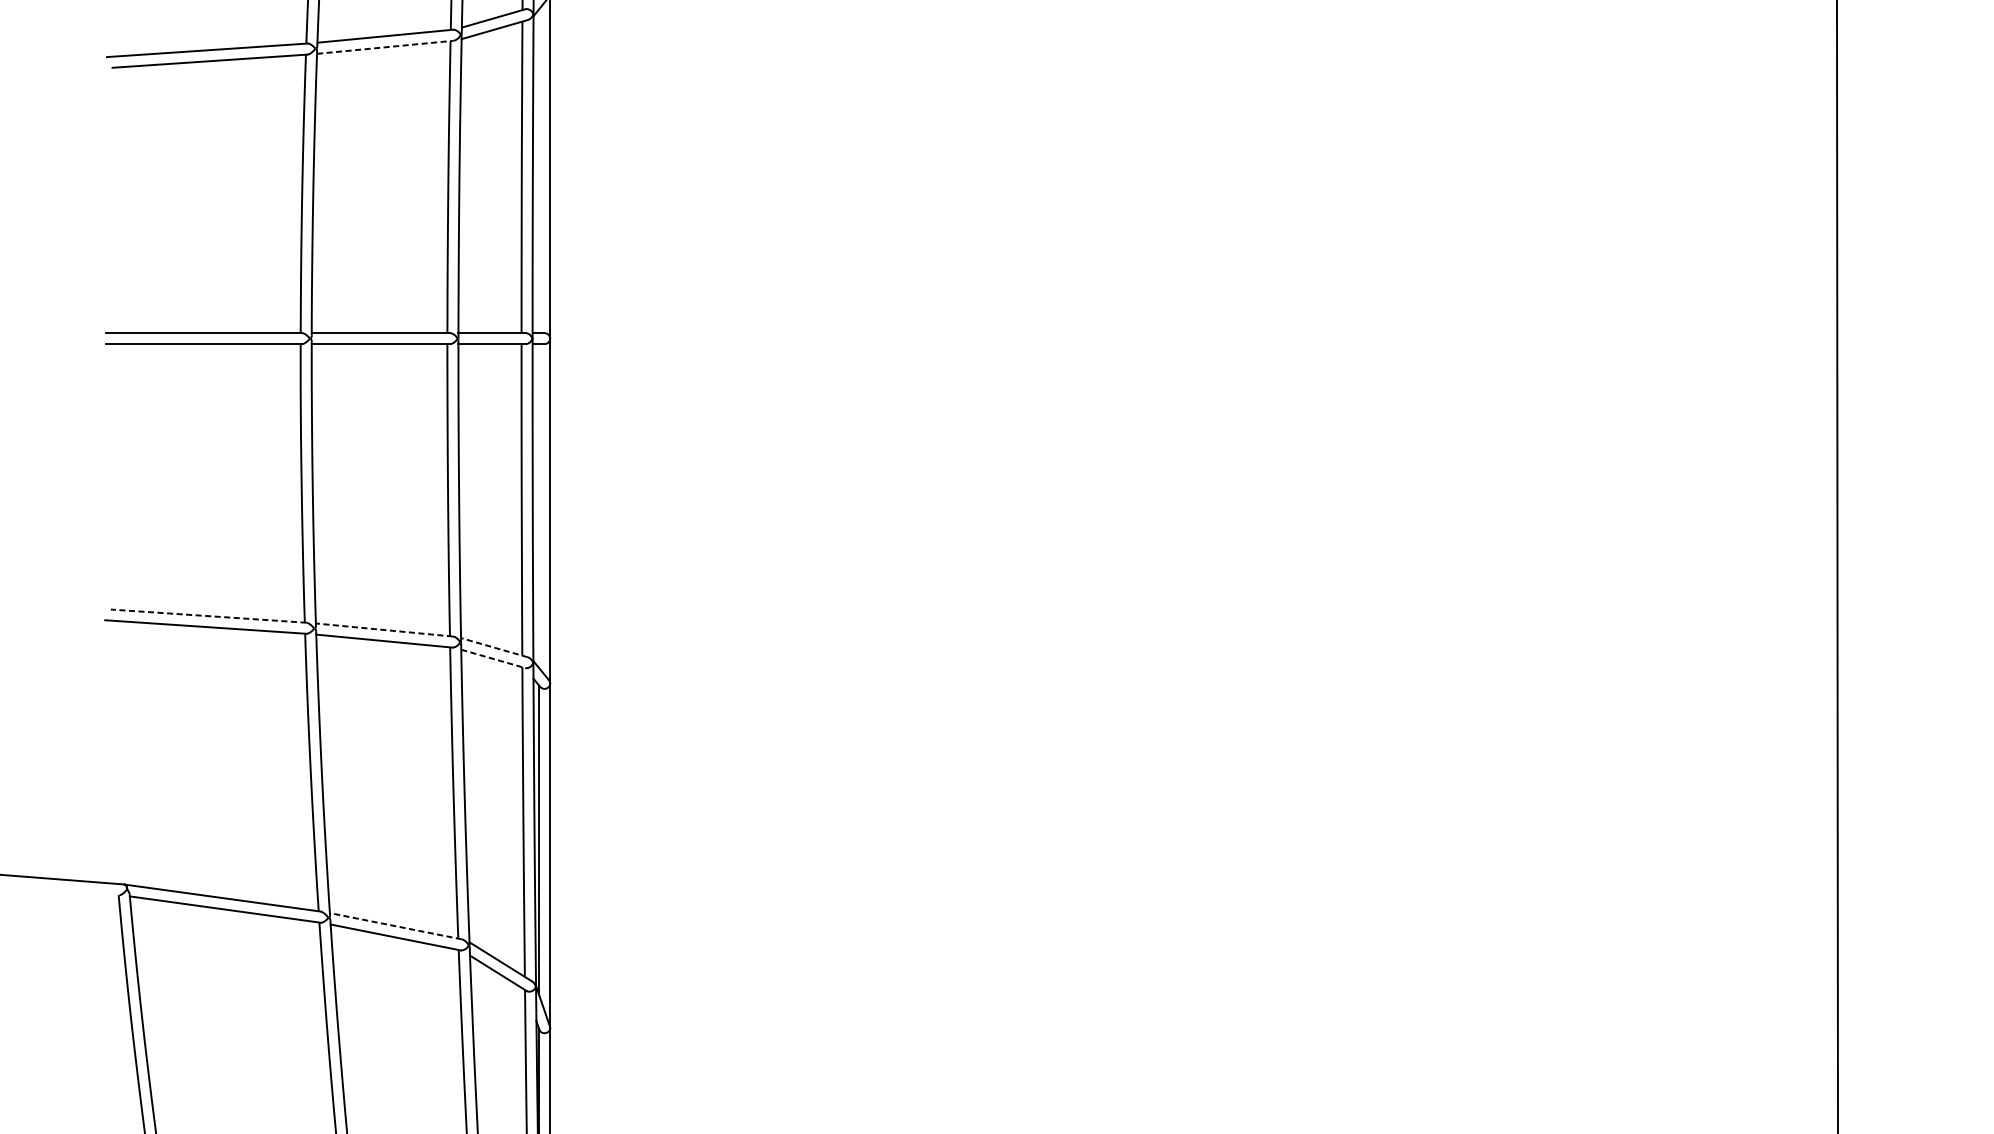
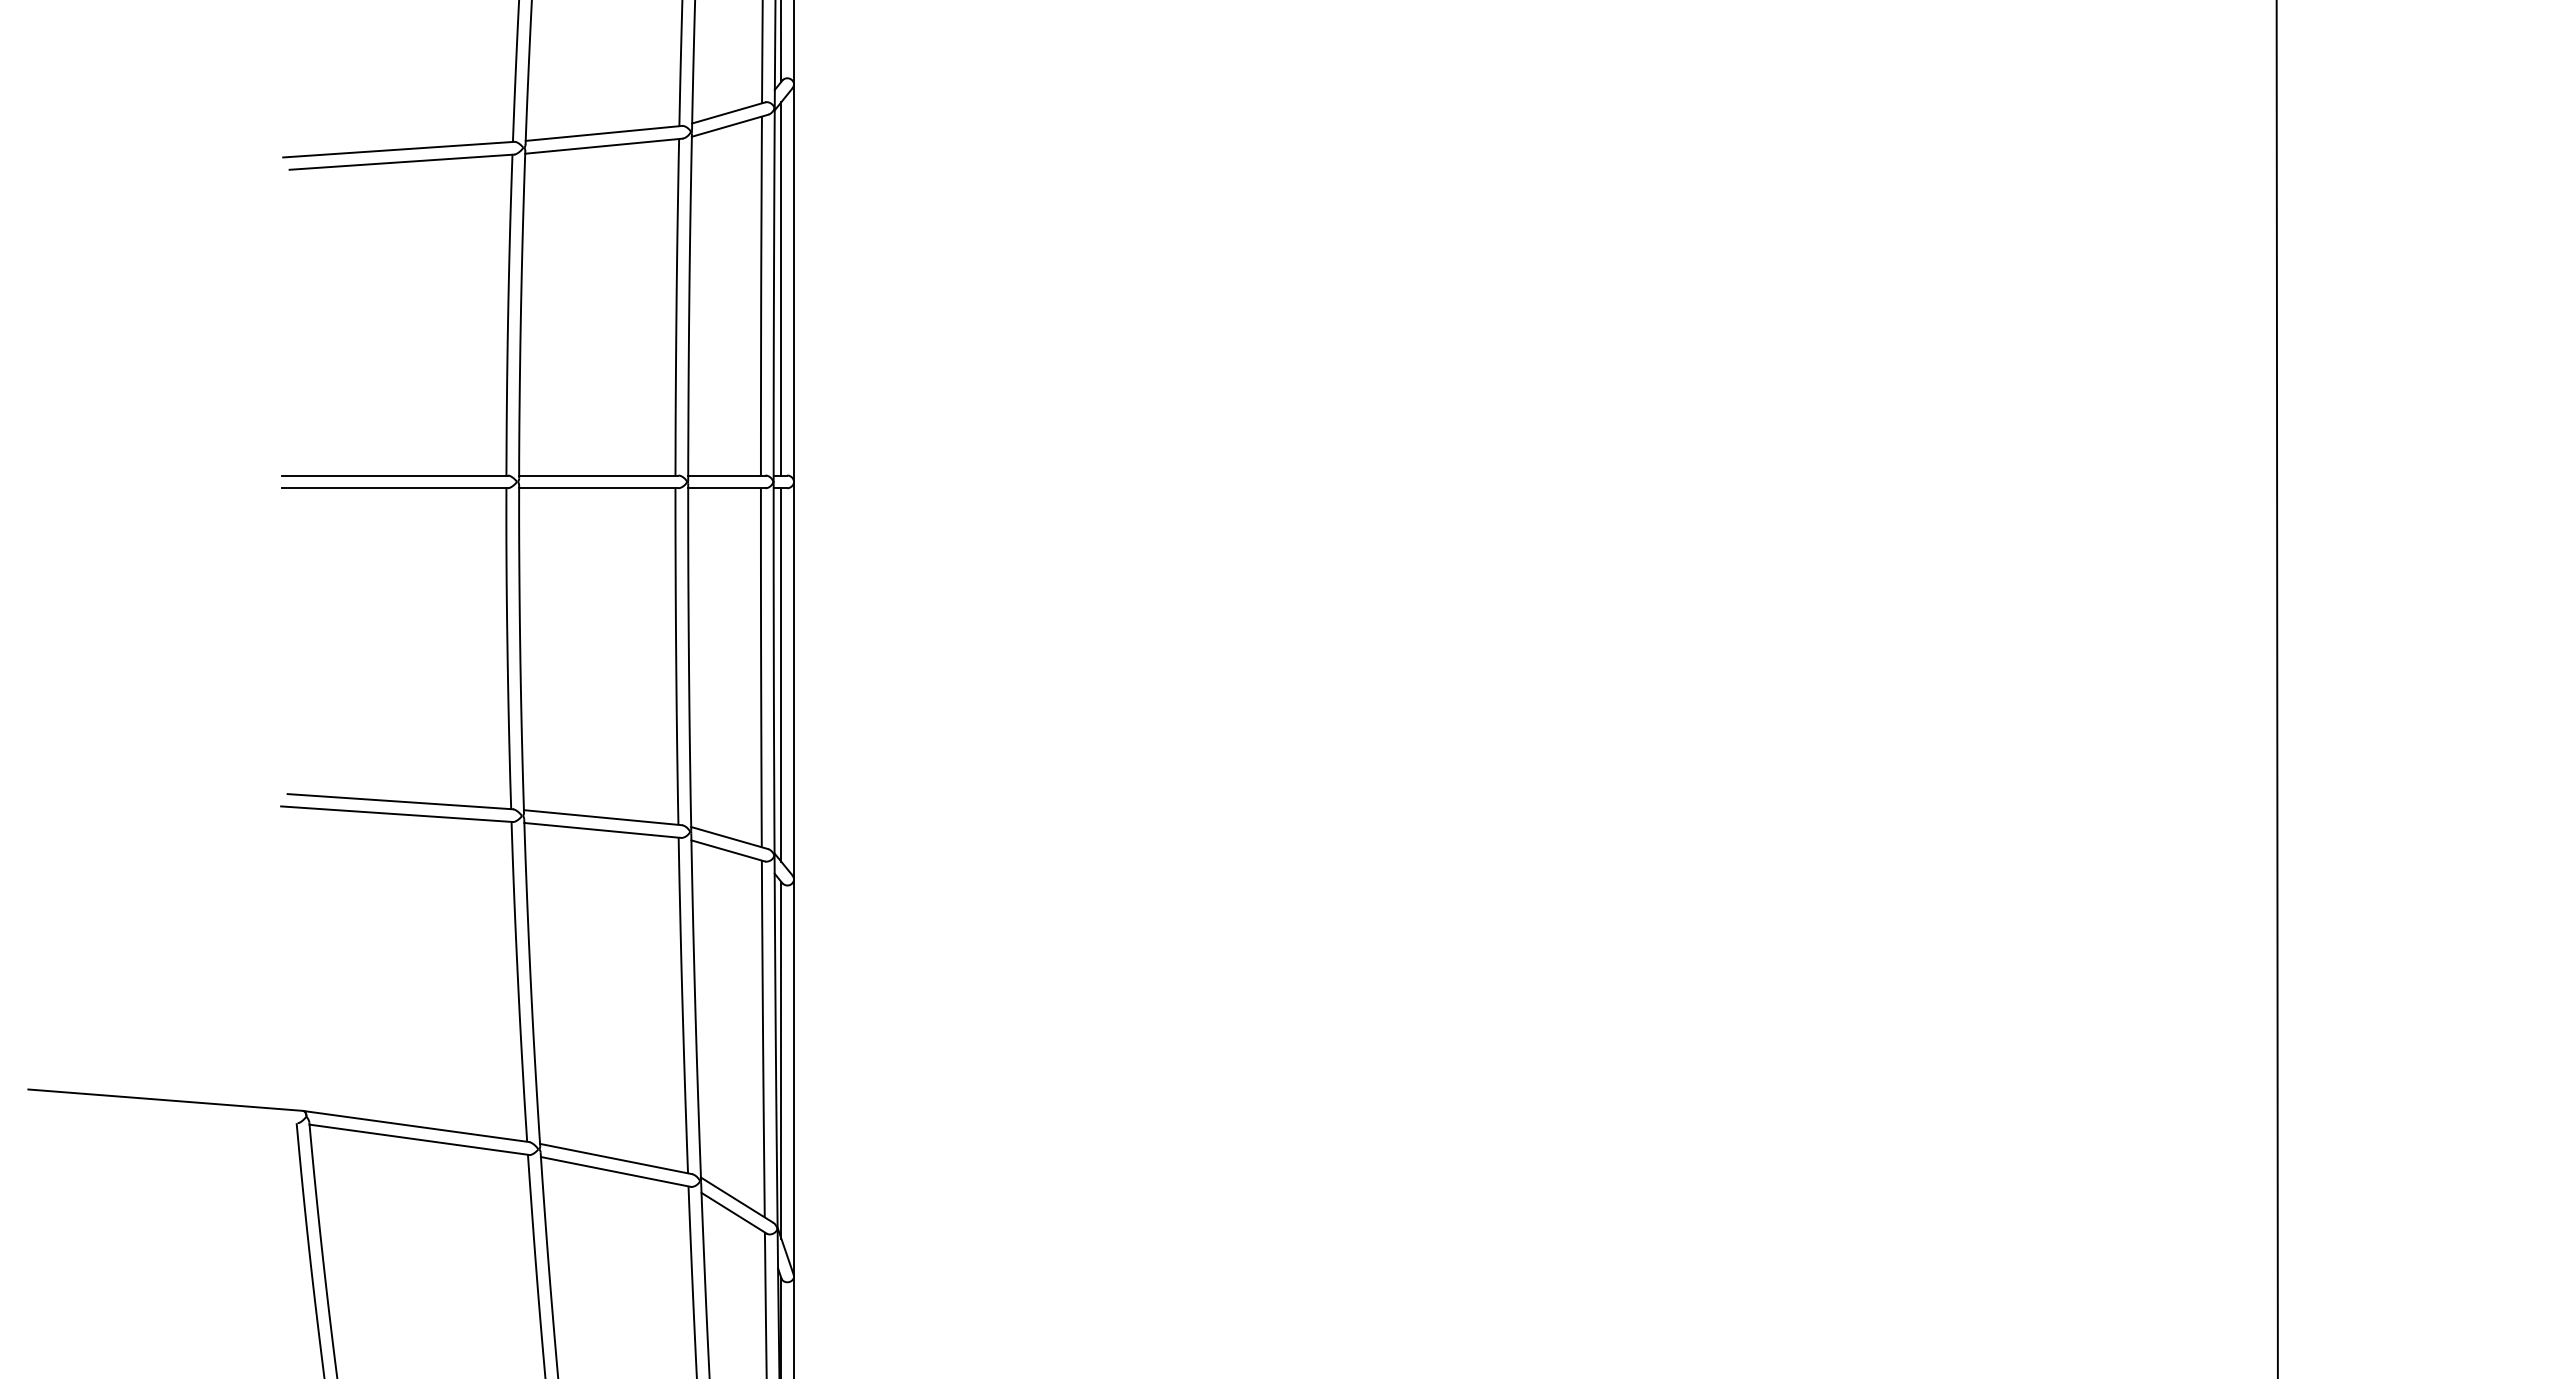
line: (384, 47) -> (603, 146), dashed -> solid
line: (539, 170) -> (781, 288), added
line: (539, 505) -> (781, 674), added
line: (208, 615) -> (400, 801), dashed -> solid
line: (384, 629) -> (602, 817), dashed -> solid
line: (494, 648) -> (729, 838), dashed -> solid
line: (493, 659) -> (728, 851), dashed -> solid
line: (395, 925) -> (615, 1158), dashed -> solid

